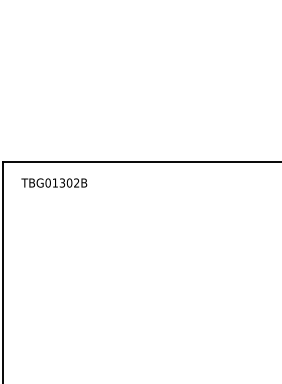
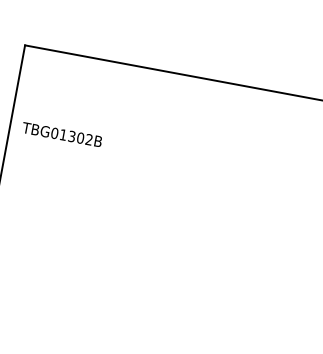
text: (54, 182) -> (62, 134), moved

